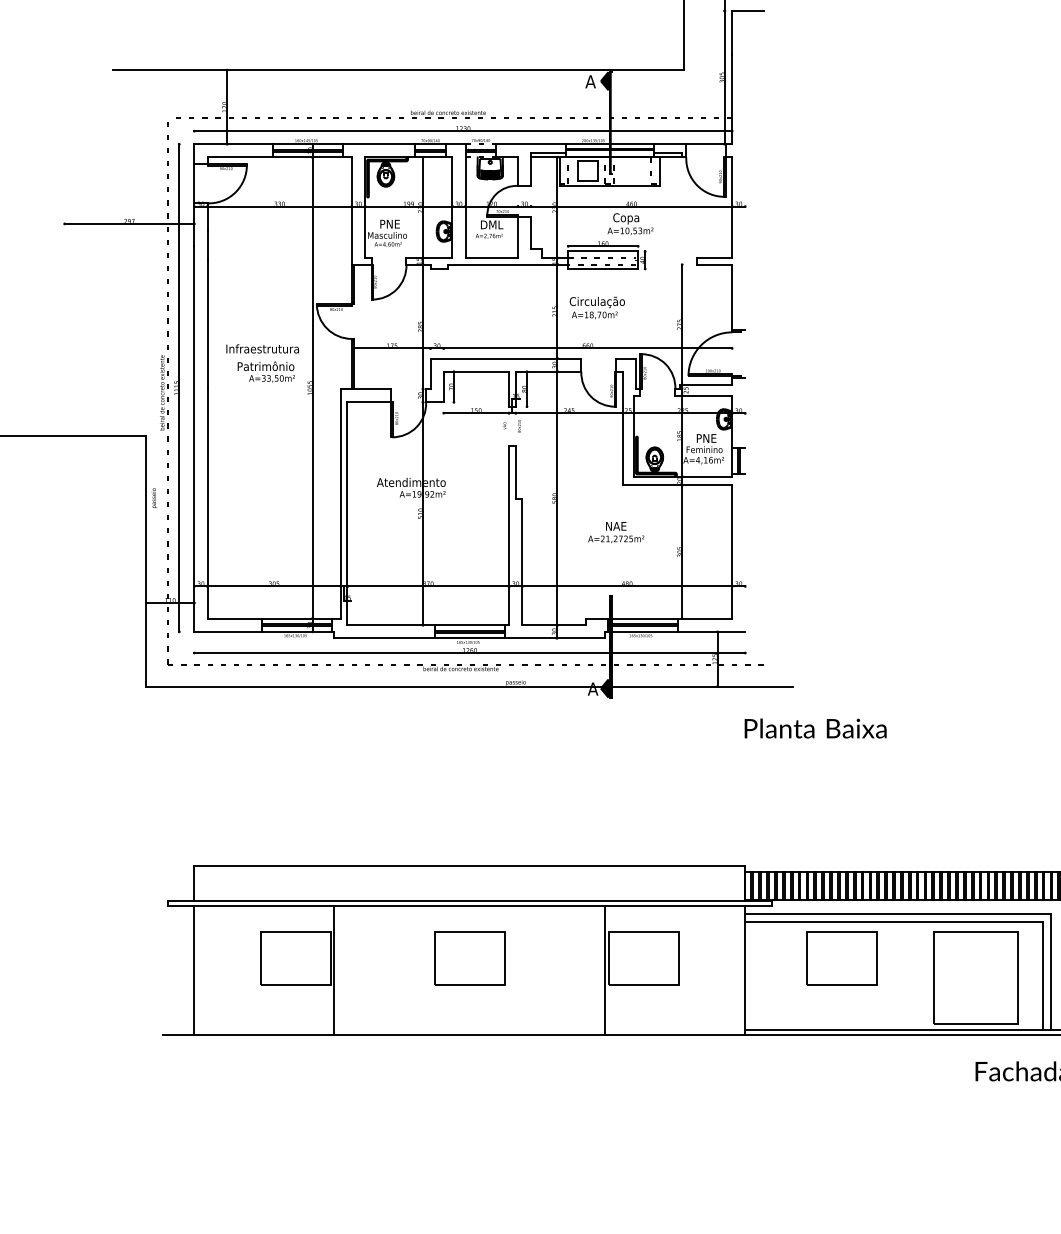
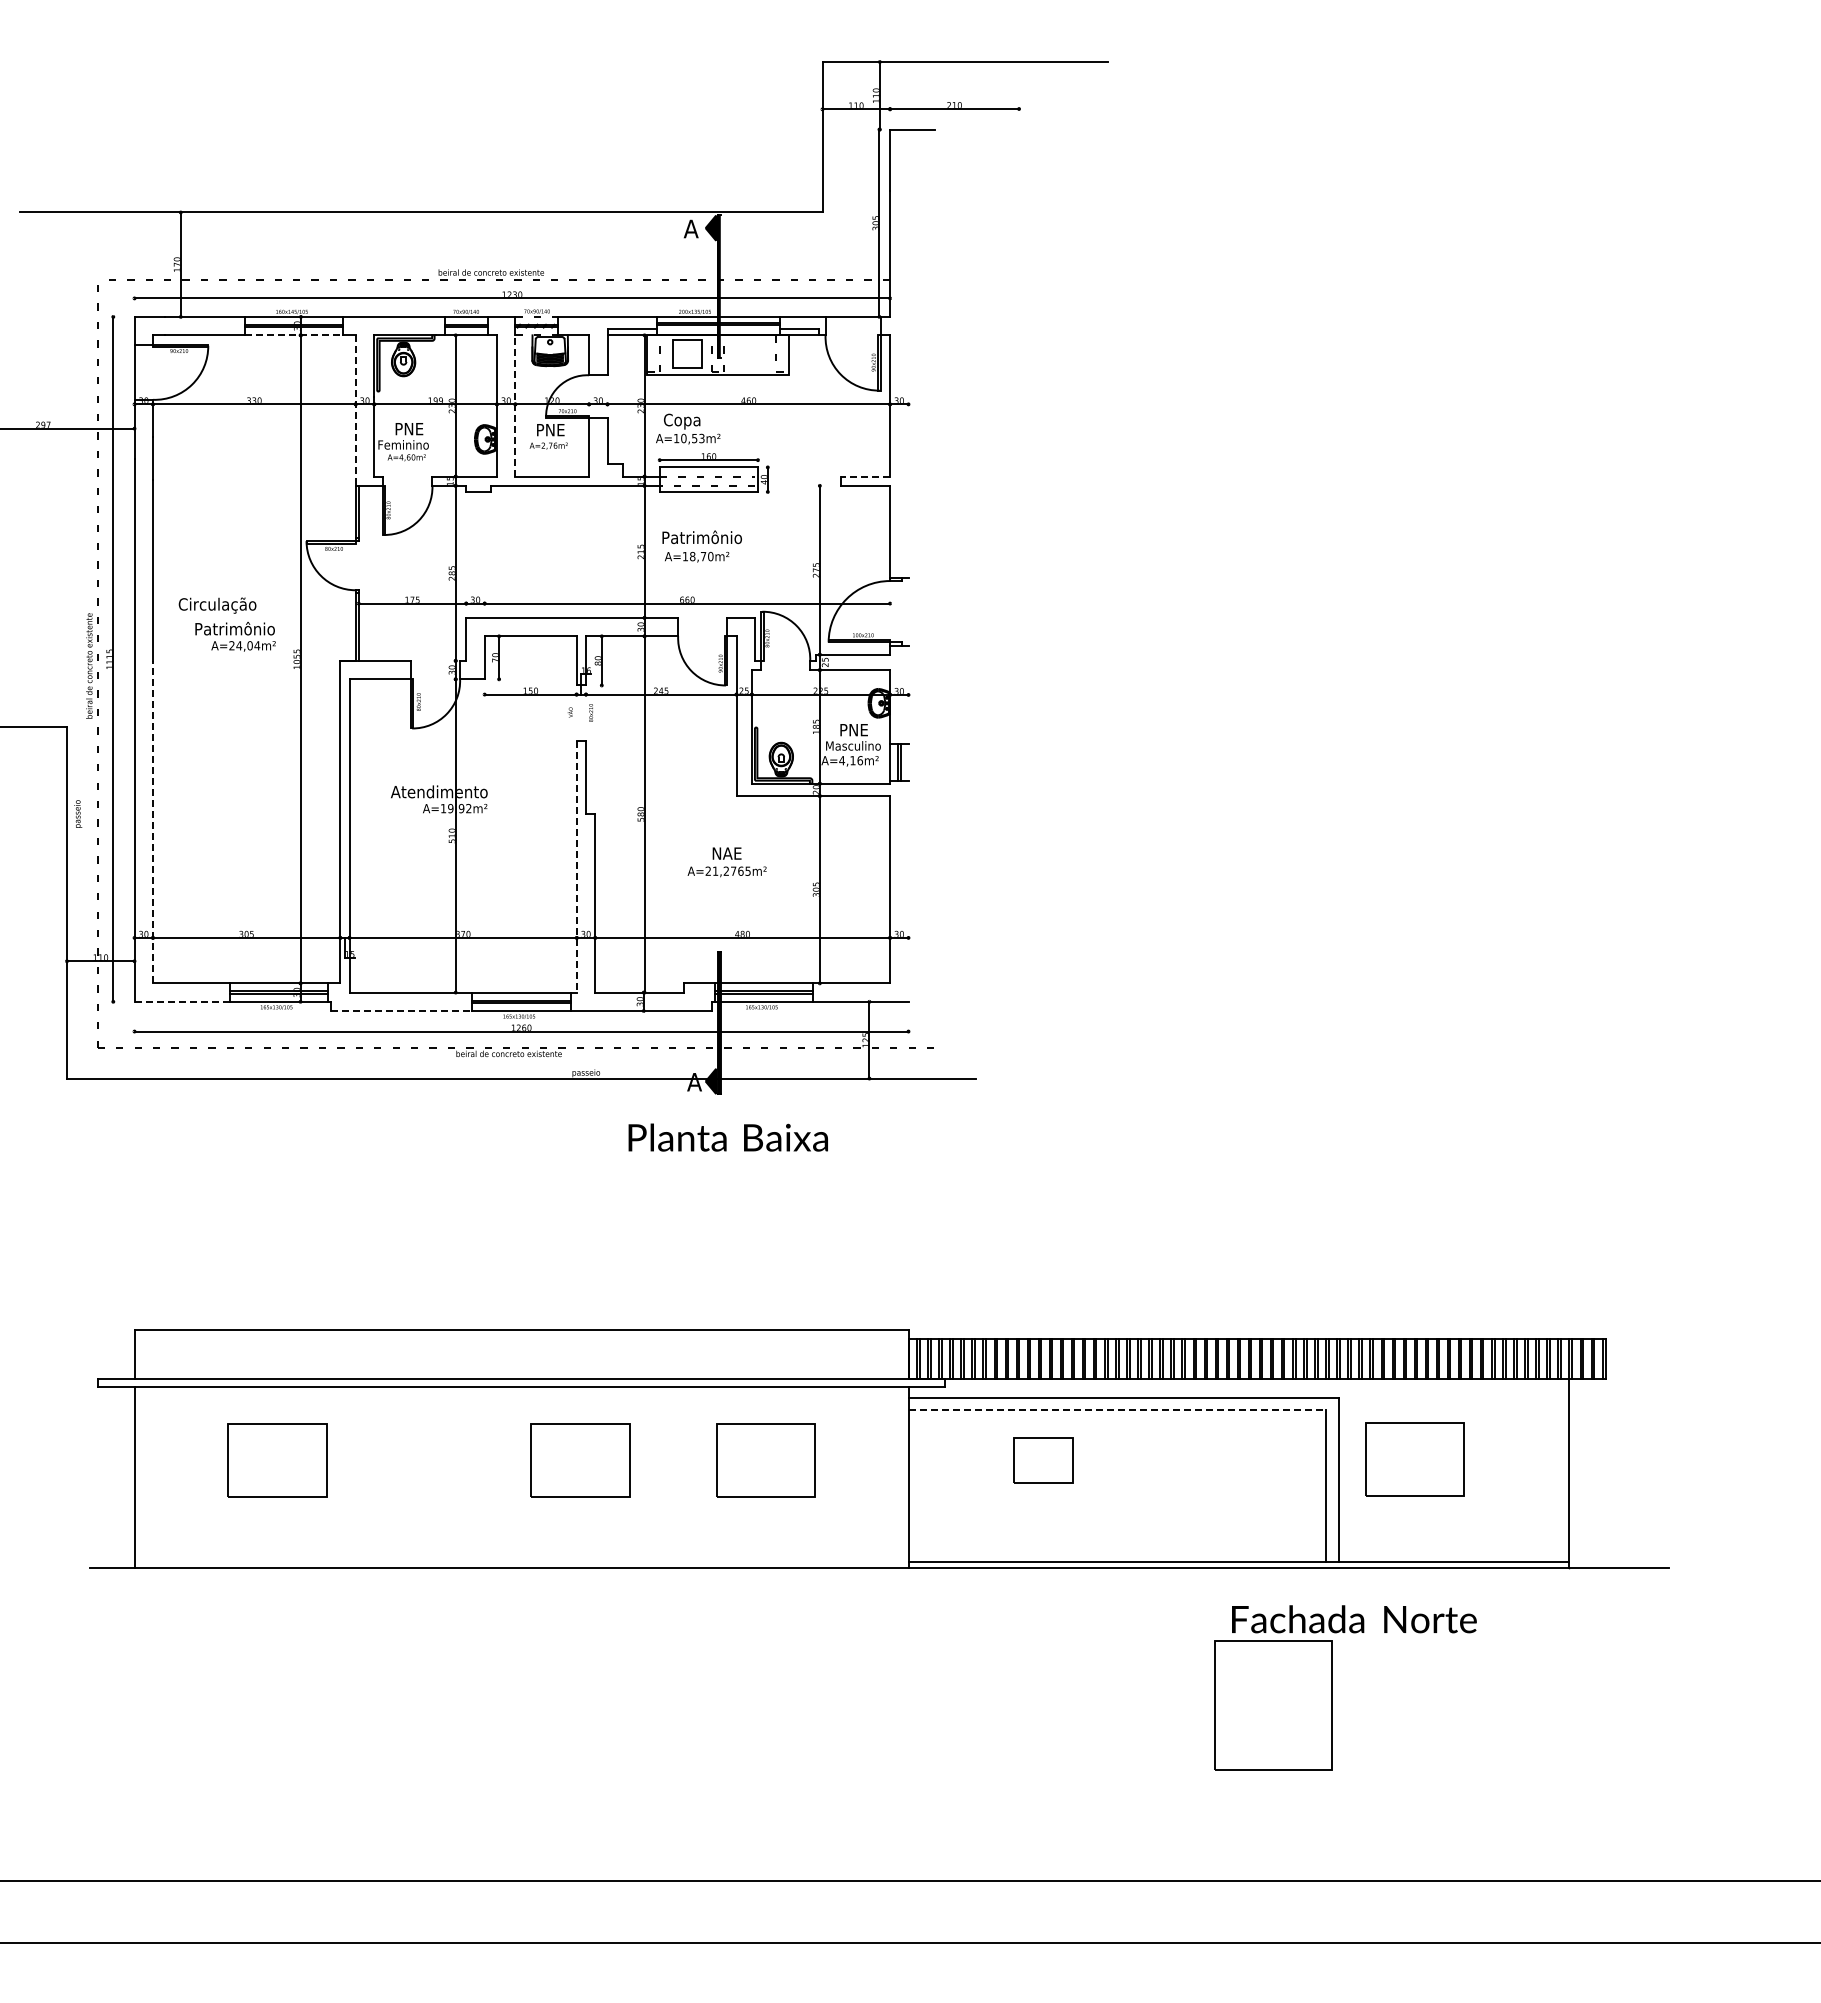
line: (308, 157) -> (294, 335), solid -> dashed
line: (465, 207) -> (515, 405), solid -> dashed
line: (351, 211) -> (355, 411), solid -> dashed
text: (630, 223) -> (688, 428), moved
text: (492, 225) -> (553, 430), DML -> PNE
text: (388, 235) -> (406, 444), Masculino -> Feminino
line: (714, 257) -> (865, 476), solid -> dashed
text: (597, 302) -> (701, 538), Circulação -> Patrimônio
text: (262, 349) -> (229, 605), Infraestrutura -> Circulação
text: (272, 378) -> (244, 645), A=33,50m² -> A=24,04m²
text: (706, 449) -> (853, 745), Feminino -> Masculino
line: (207, 503) -> (152, 821), solid -> dashed
line: (509, 535) -> (576, 866), solid -> dashed
text: (625, 538) -> (740, 870), A=21,2725m² -> A=21,2765m²
line: (228, 631) -> (182, 1001), solid -> dashed
line: (384, 638) -> (401, 1011), solid -> dashed
text: (815, 728) -> (727, 1137), moved
line: (894, 922) -> (1117, 1410), solid -> dashed
part: (469, 958) -> (580, 1460), moved
part: (841, 958) -> (1043, 1460), size x0.6
line: (334, 969) -> (331, 1476), removed
line: (605, 969) -> (711, 1476), removed
part: (975, 978) -> (1273, 1705), moved

